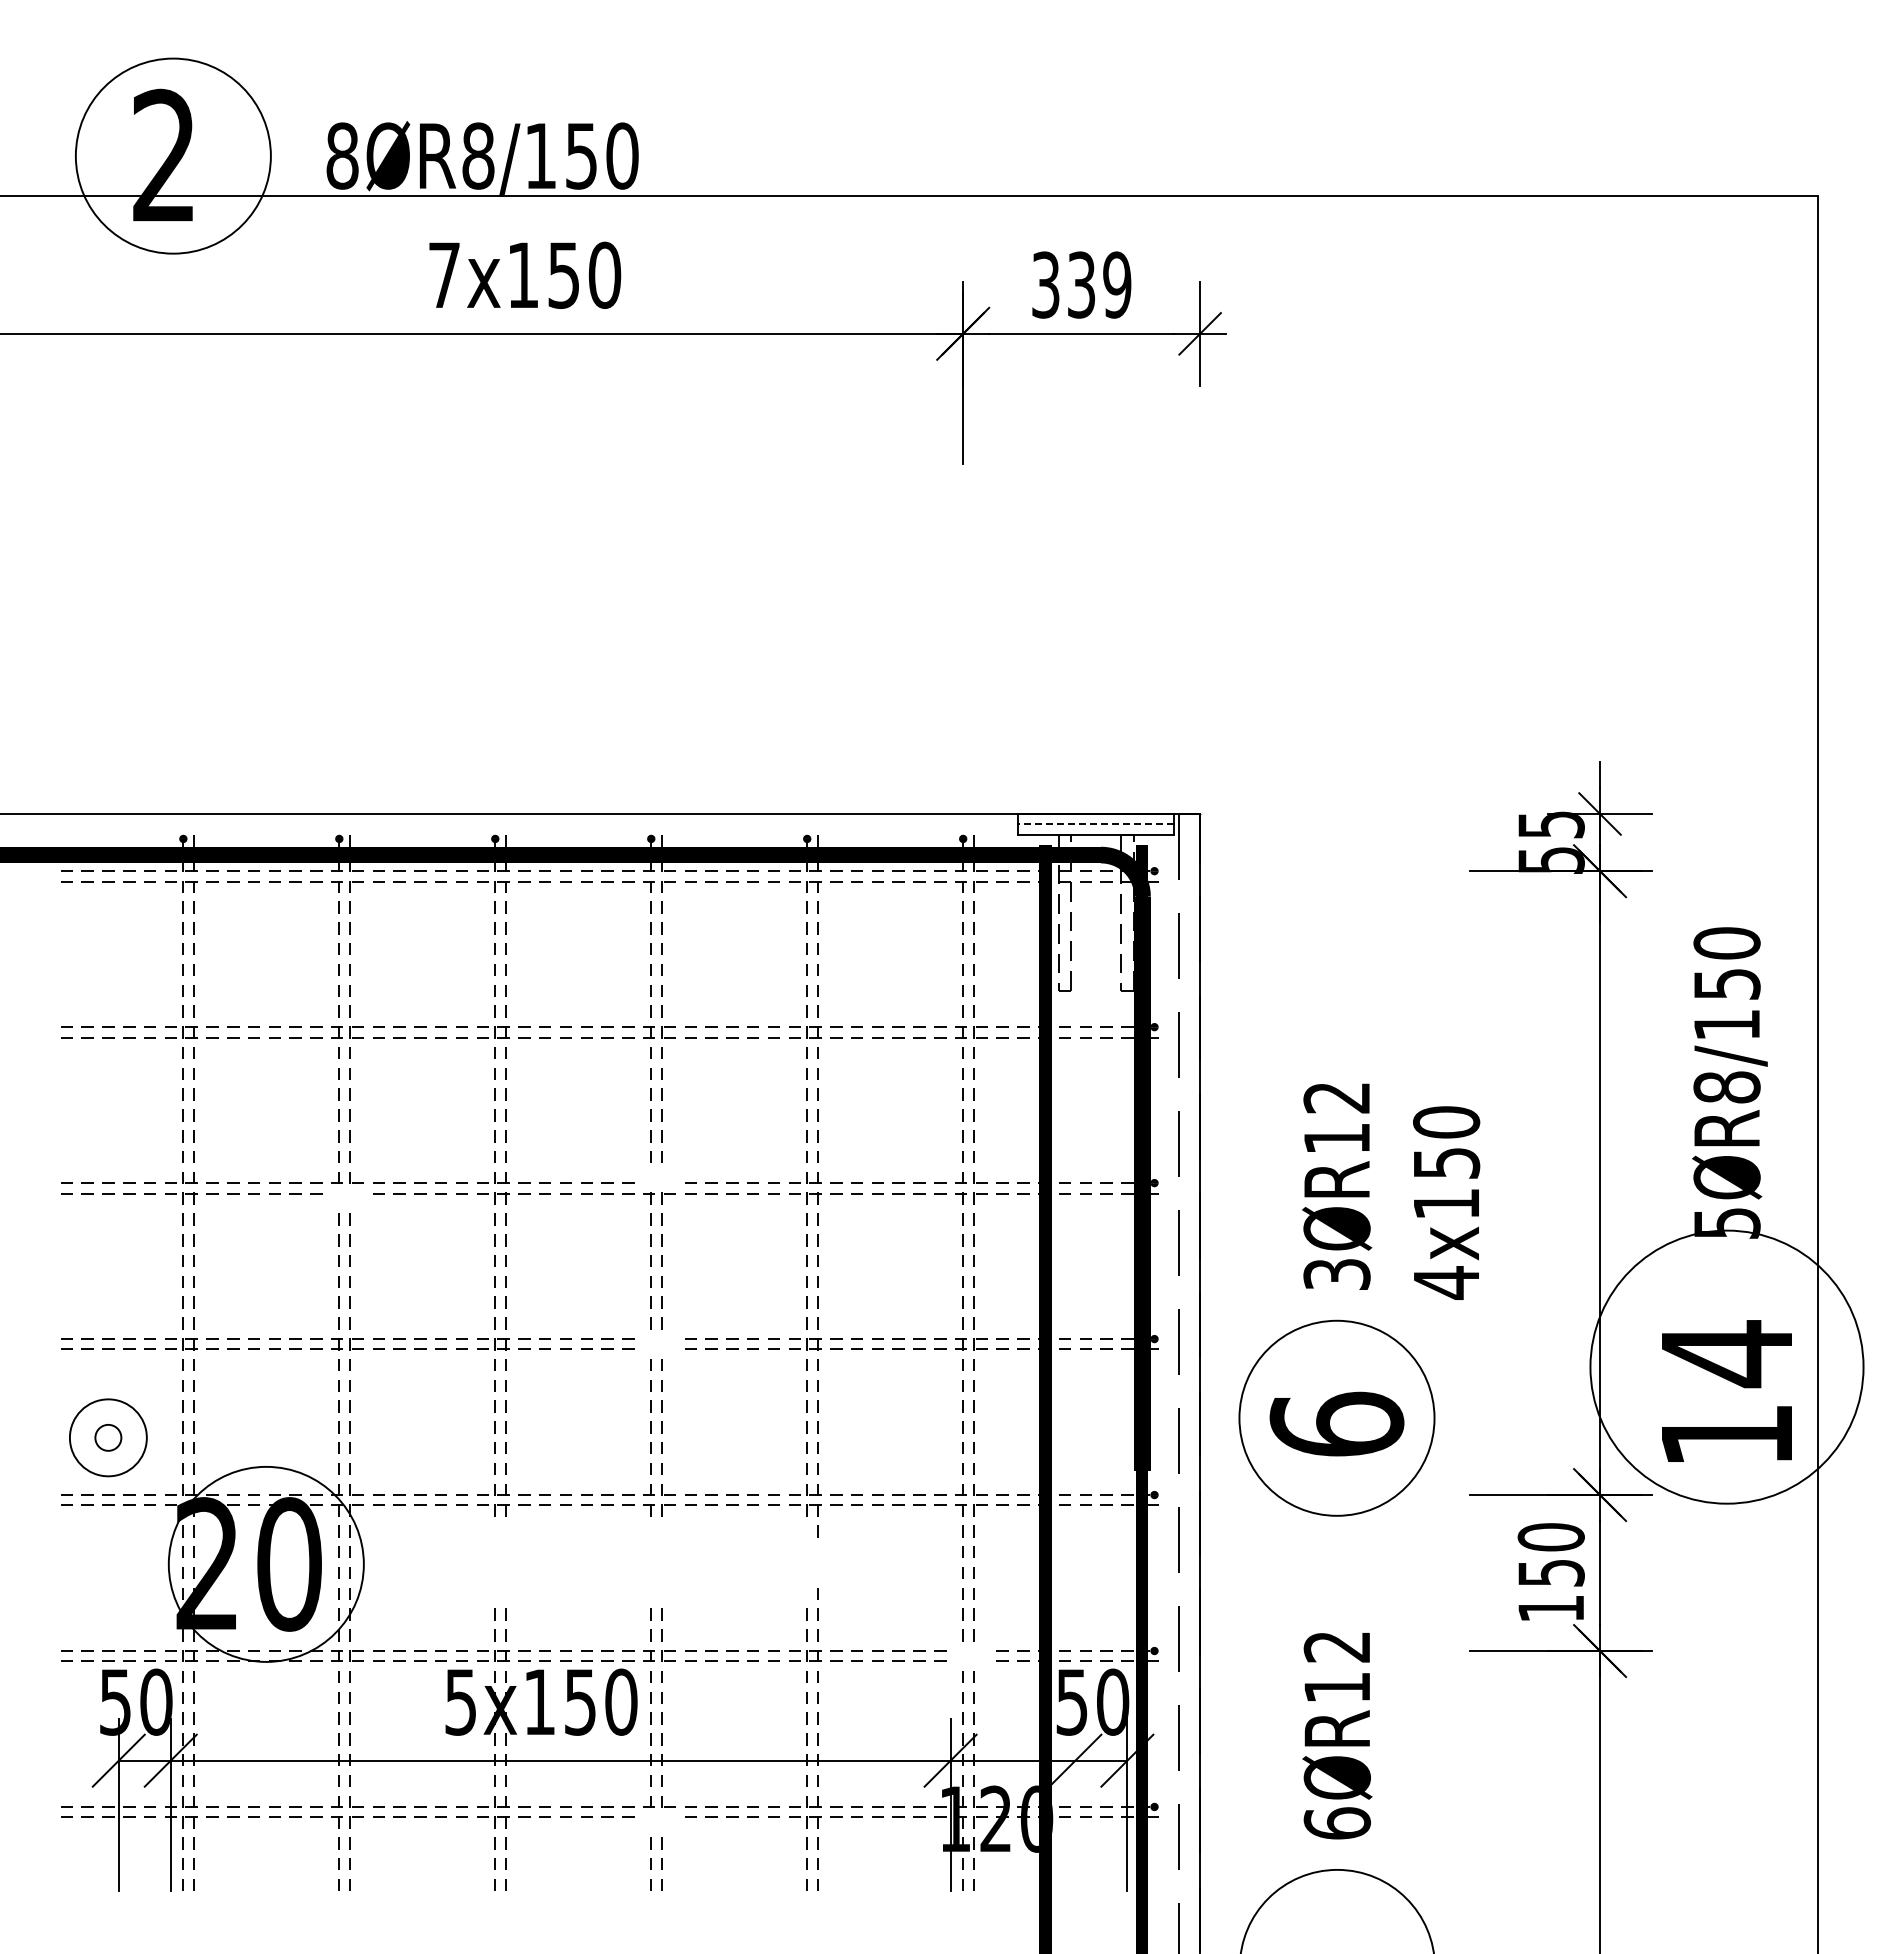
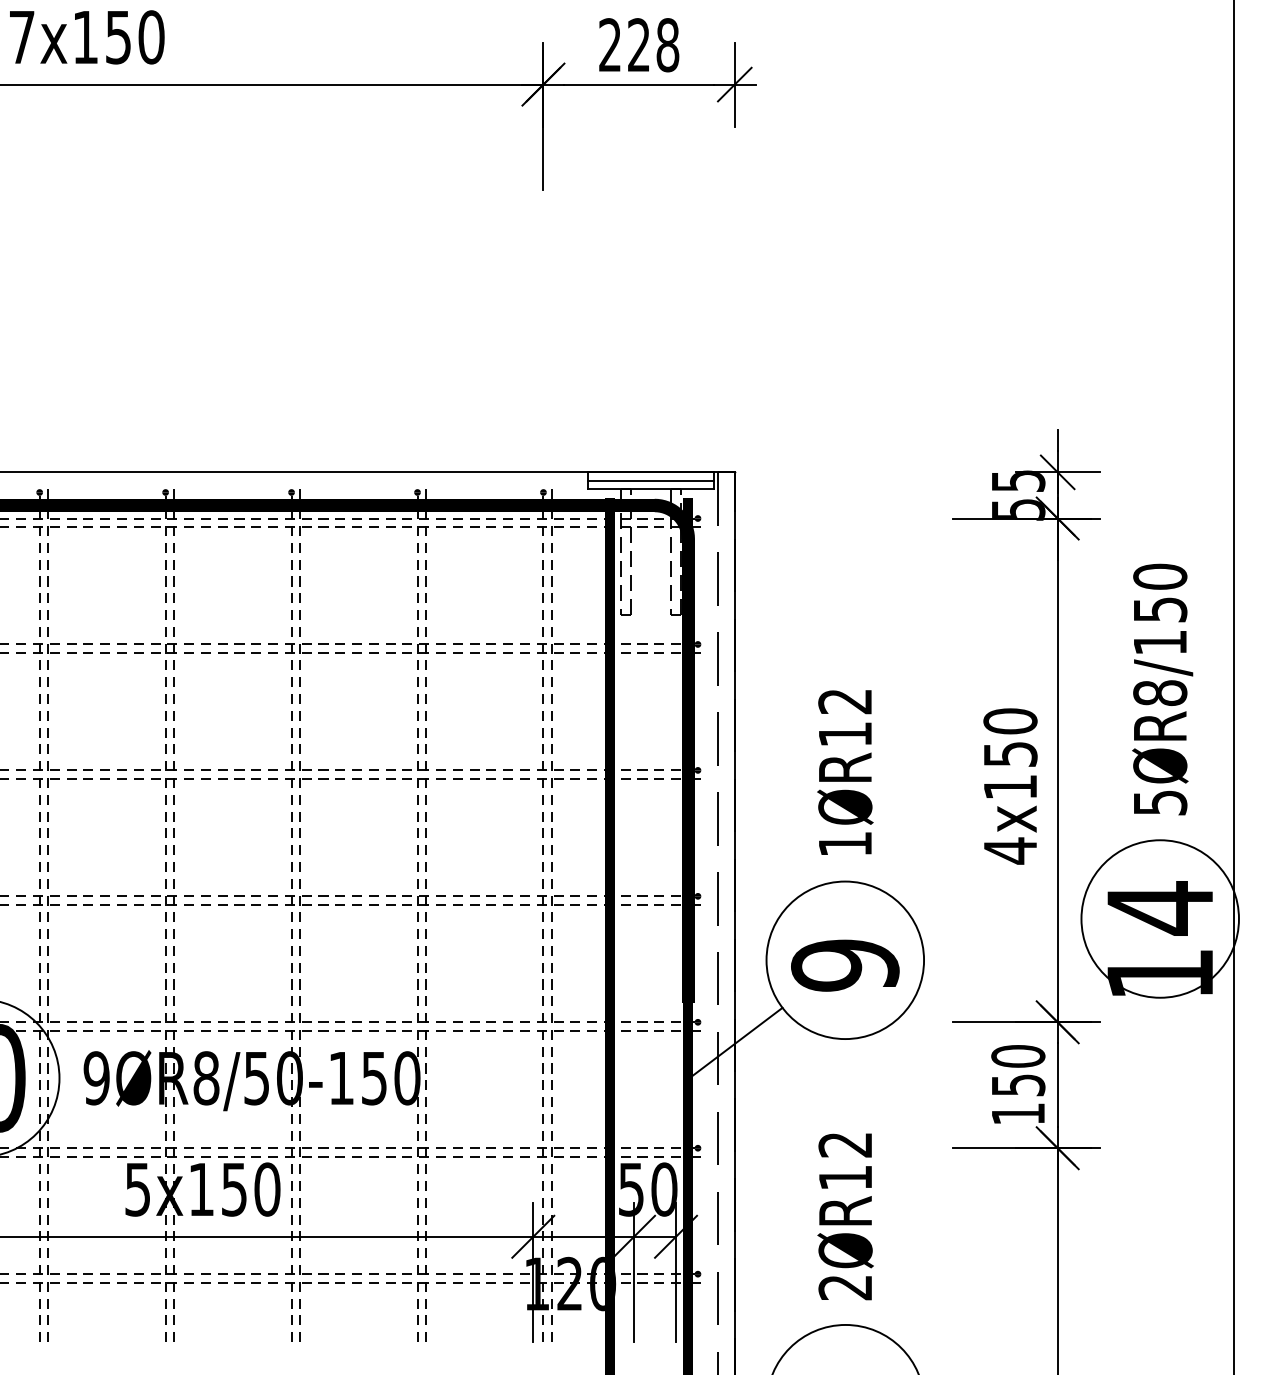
text: (525, 274) -> (87, 36), moved
text: (1081, 284) -> (638, 44), 339 -> 228
line: (1096, 824) -> (651, 480), dashed -> solid
part: (659, 1177) -> (298, 765), added
part: (347, 1198) -> (46, 782), added
text: (1446, 1202) -> (1010, 786), moved
text: (1336, 1274) -> (844, 844), 3ØR12 -> 1ØR12
part: (659, 1344) -> (298, 900), added
circle: (1726, 1366) -> (1159, 918), size x0.71
text: (1336, 1424) -> (844, 965), 6 -> 9
line: (1200, 1521) -> (735, 1043), added
part: (605, 1565) -> (254, 1079), added
part: (971, 1655) -> (550, 1151), added
line: (1075, 1804) -> (634, 1272), added
part: (659, 1822) -> (298, 1286), added
text: (1336, 1823) -> (844, 1287), 6ØR12 -> 2ØR12

